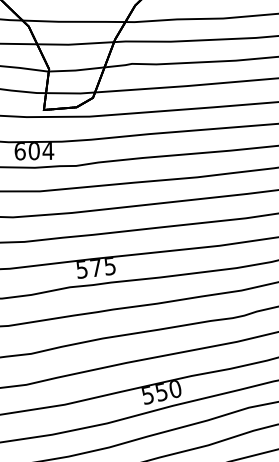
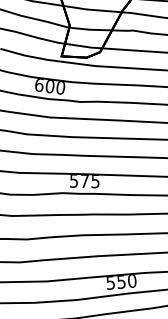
text: (48, 151) -> (60, 88), 604 -> 600

